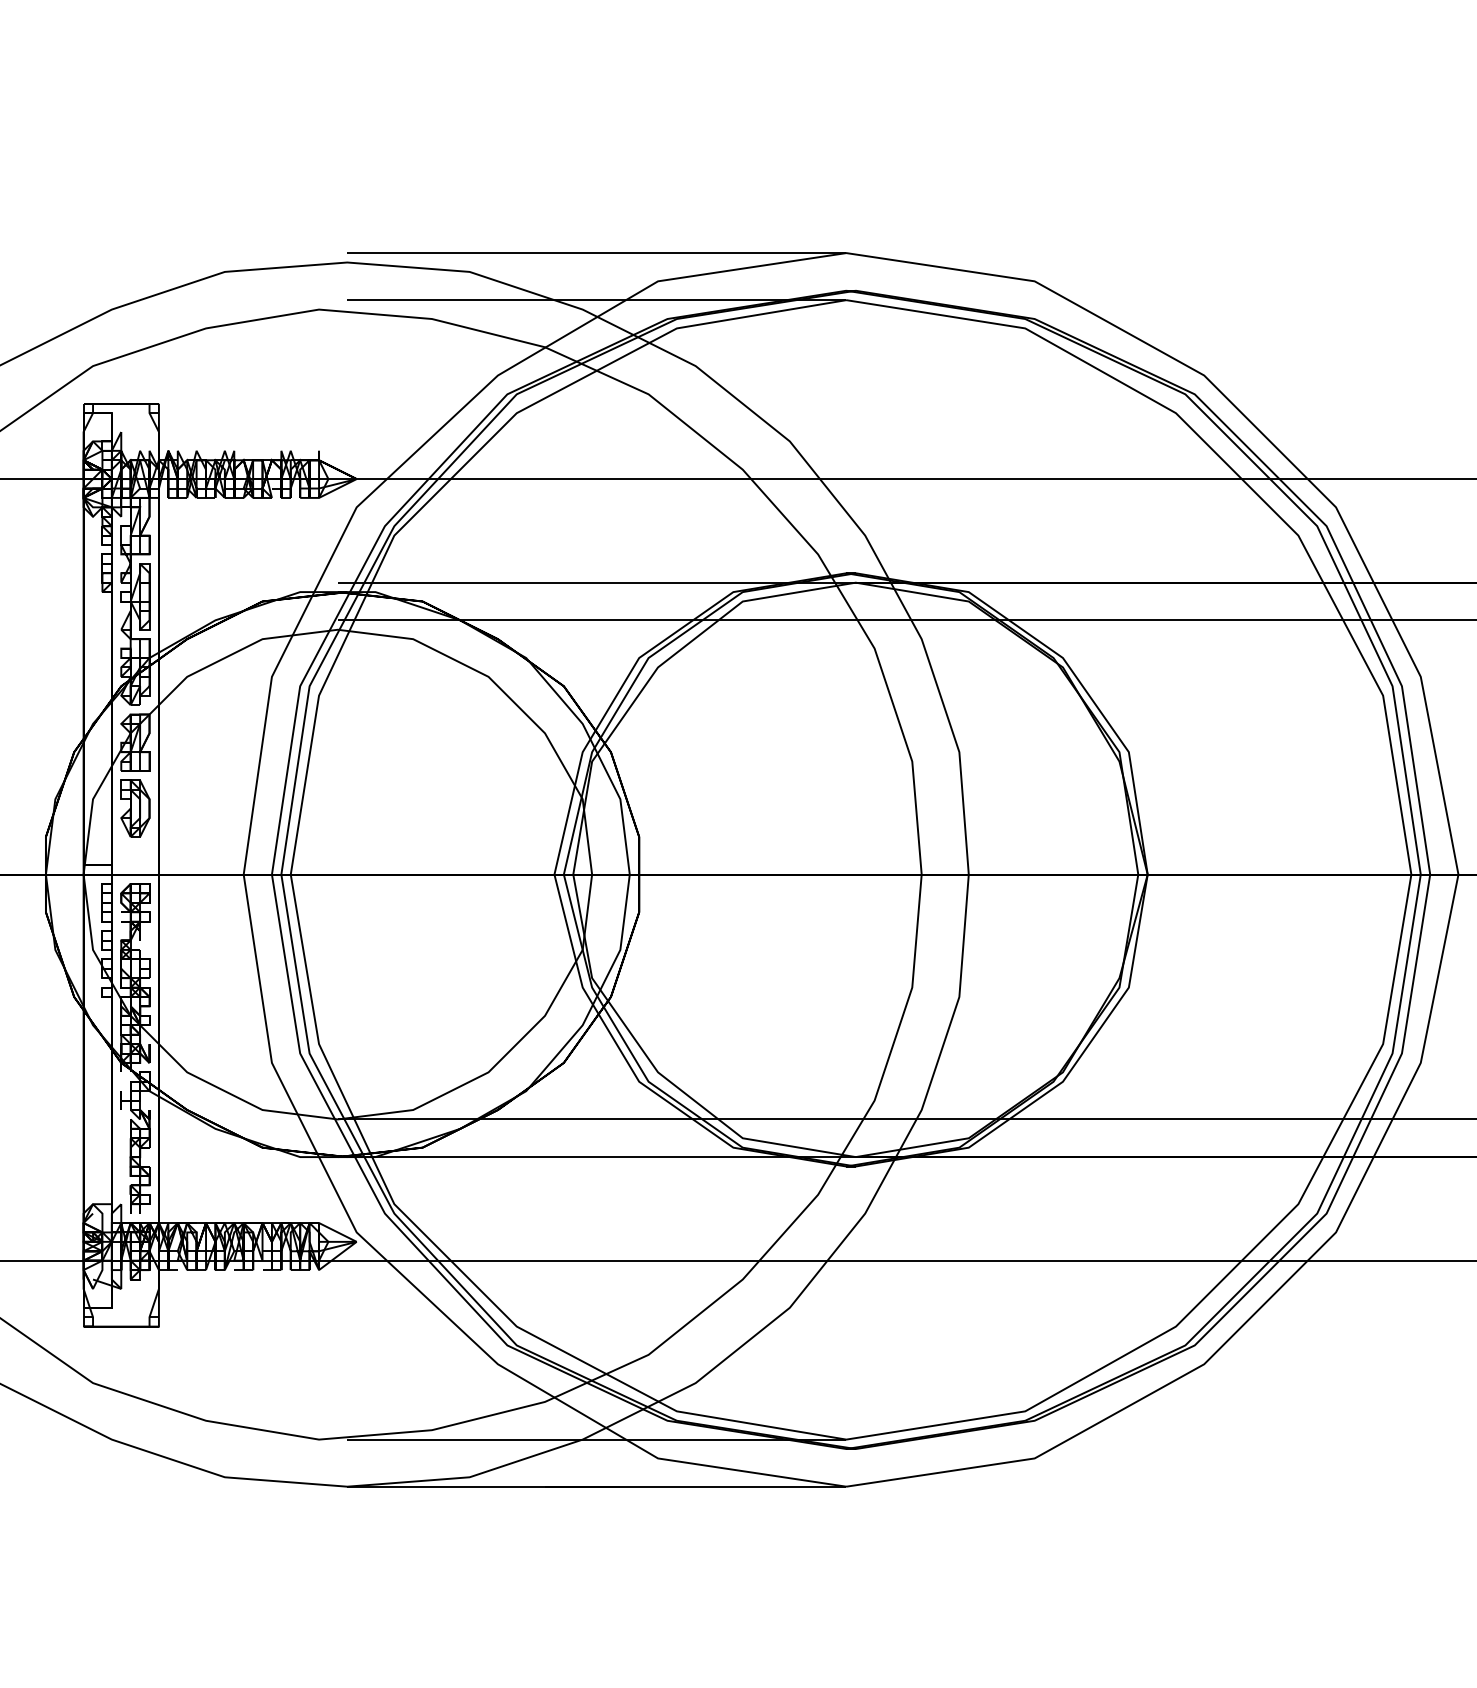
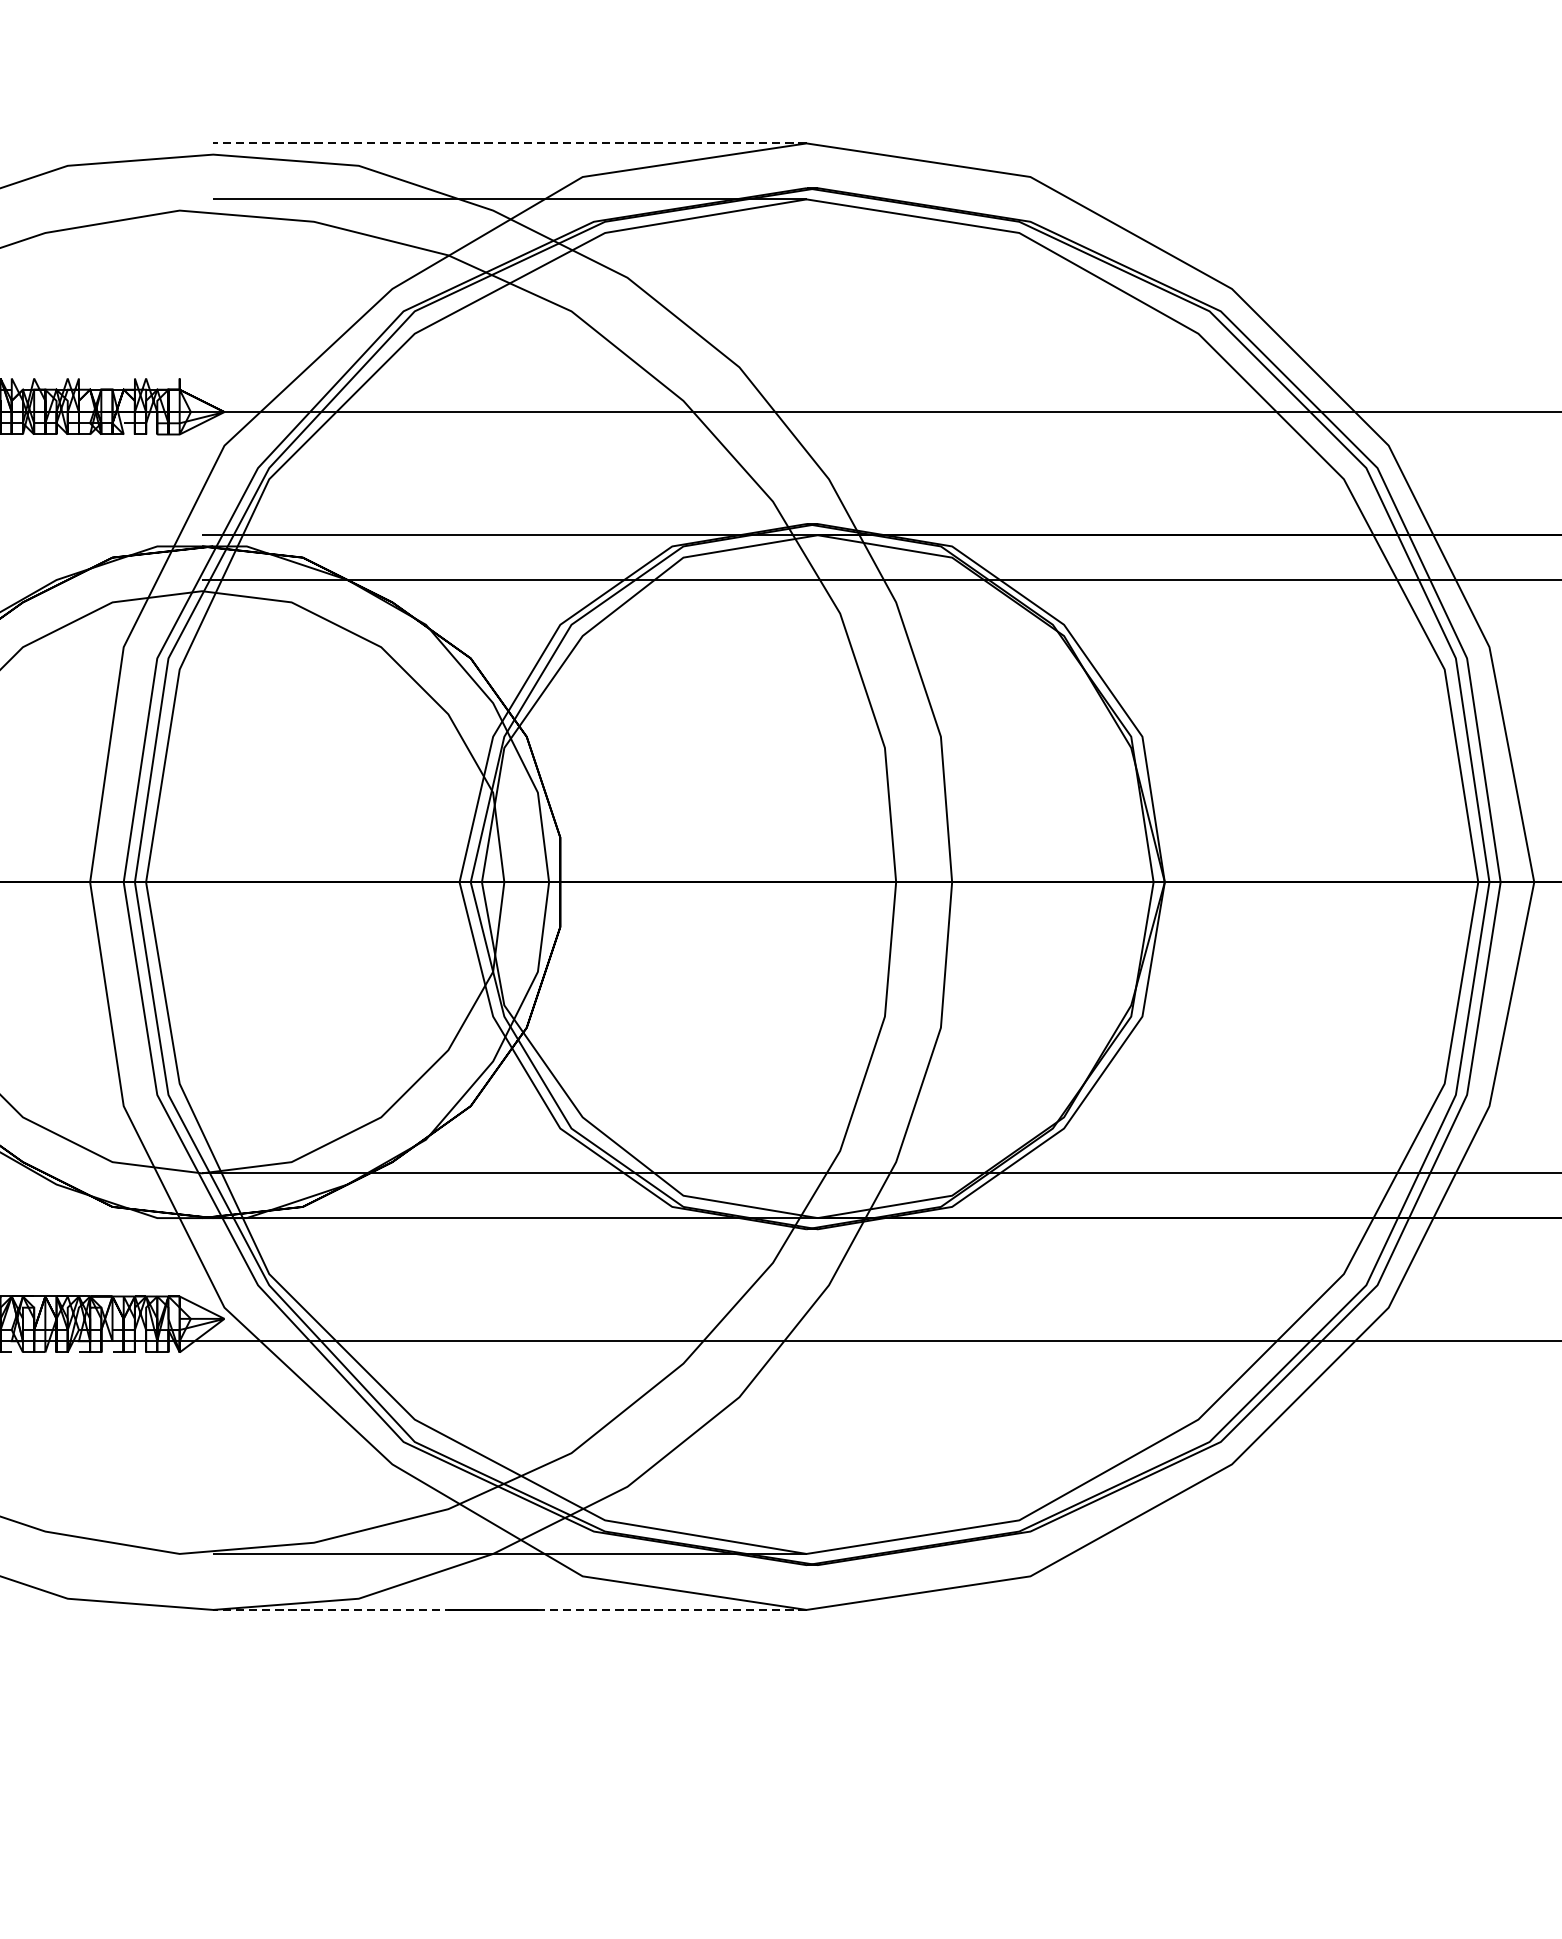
line: (596, 253) -> (509, 143), solid -> dashed
line: (595, 1486) -> (508, 1609), solid -> dashed

